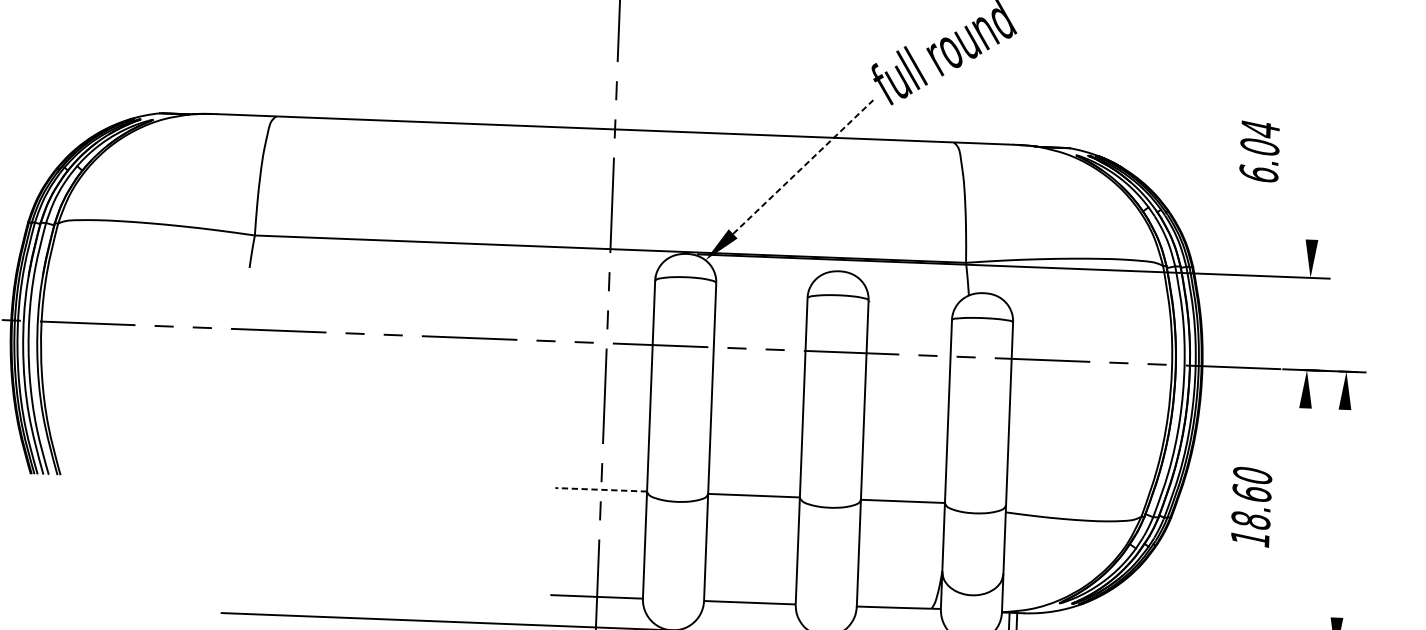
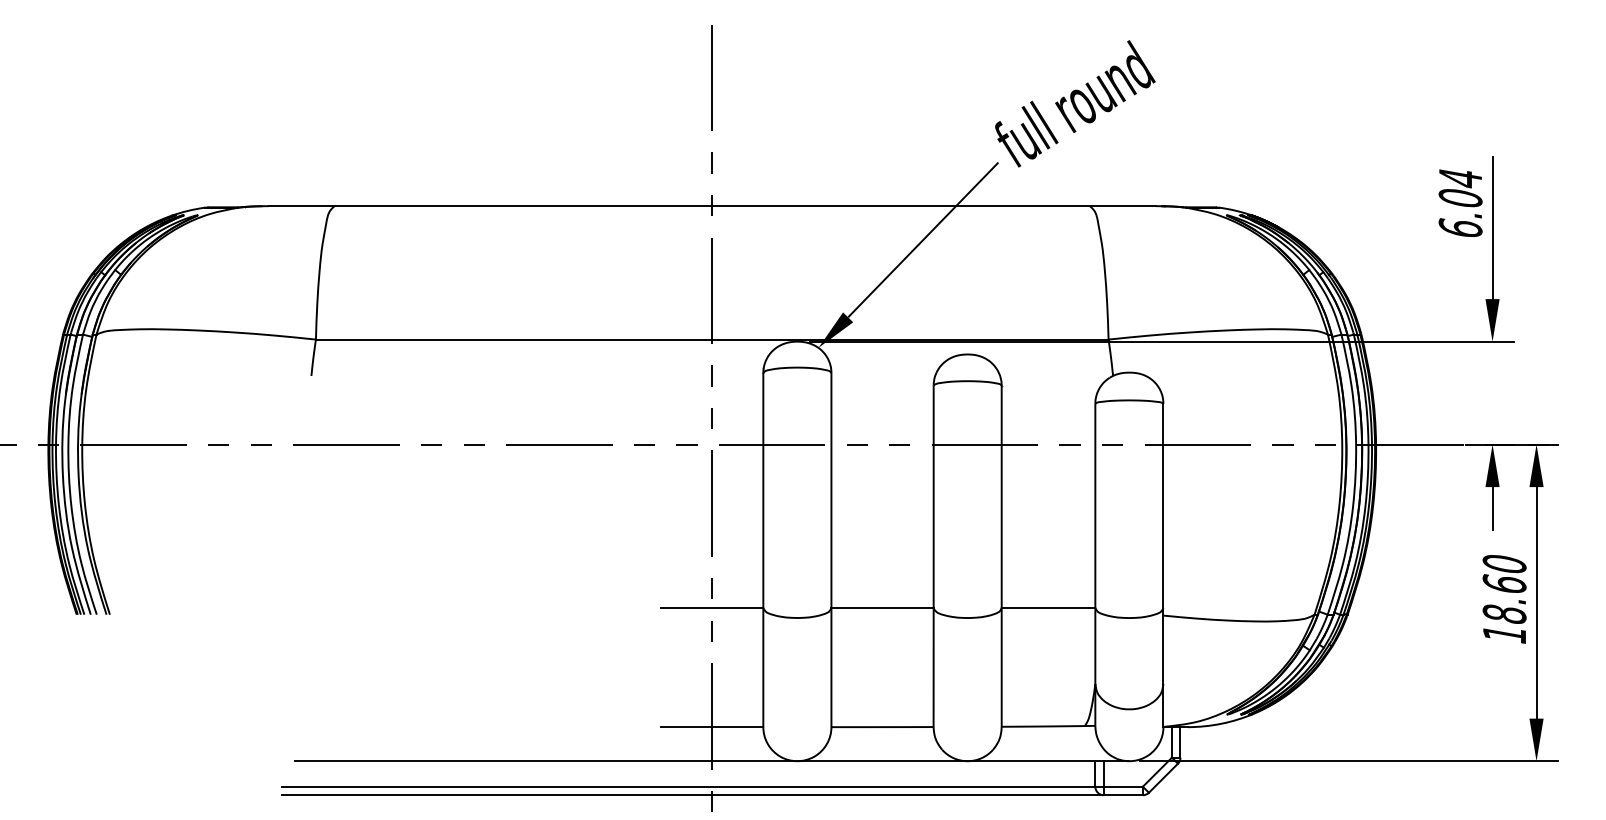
text: (1259, 151) -> (1460, 203), moved
line: (803, 166) -> (923, 239), dashed -> solid
line: (1314, 176) -> (1492, 228), added
line: (1304, 427) -> (1492, 508), added
line: (600, 489) -> (711, 607), dashed -> solid
text: (1251, 507) -> (1504, 599), moved
line: (1340, 513) -> (1536, 602), added

